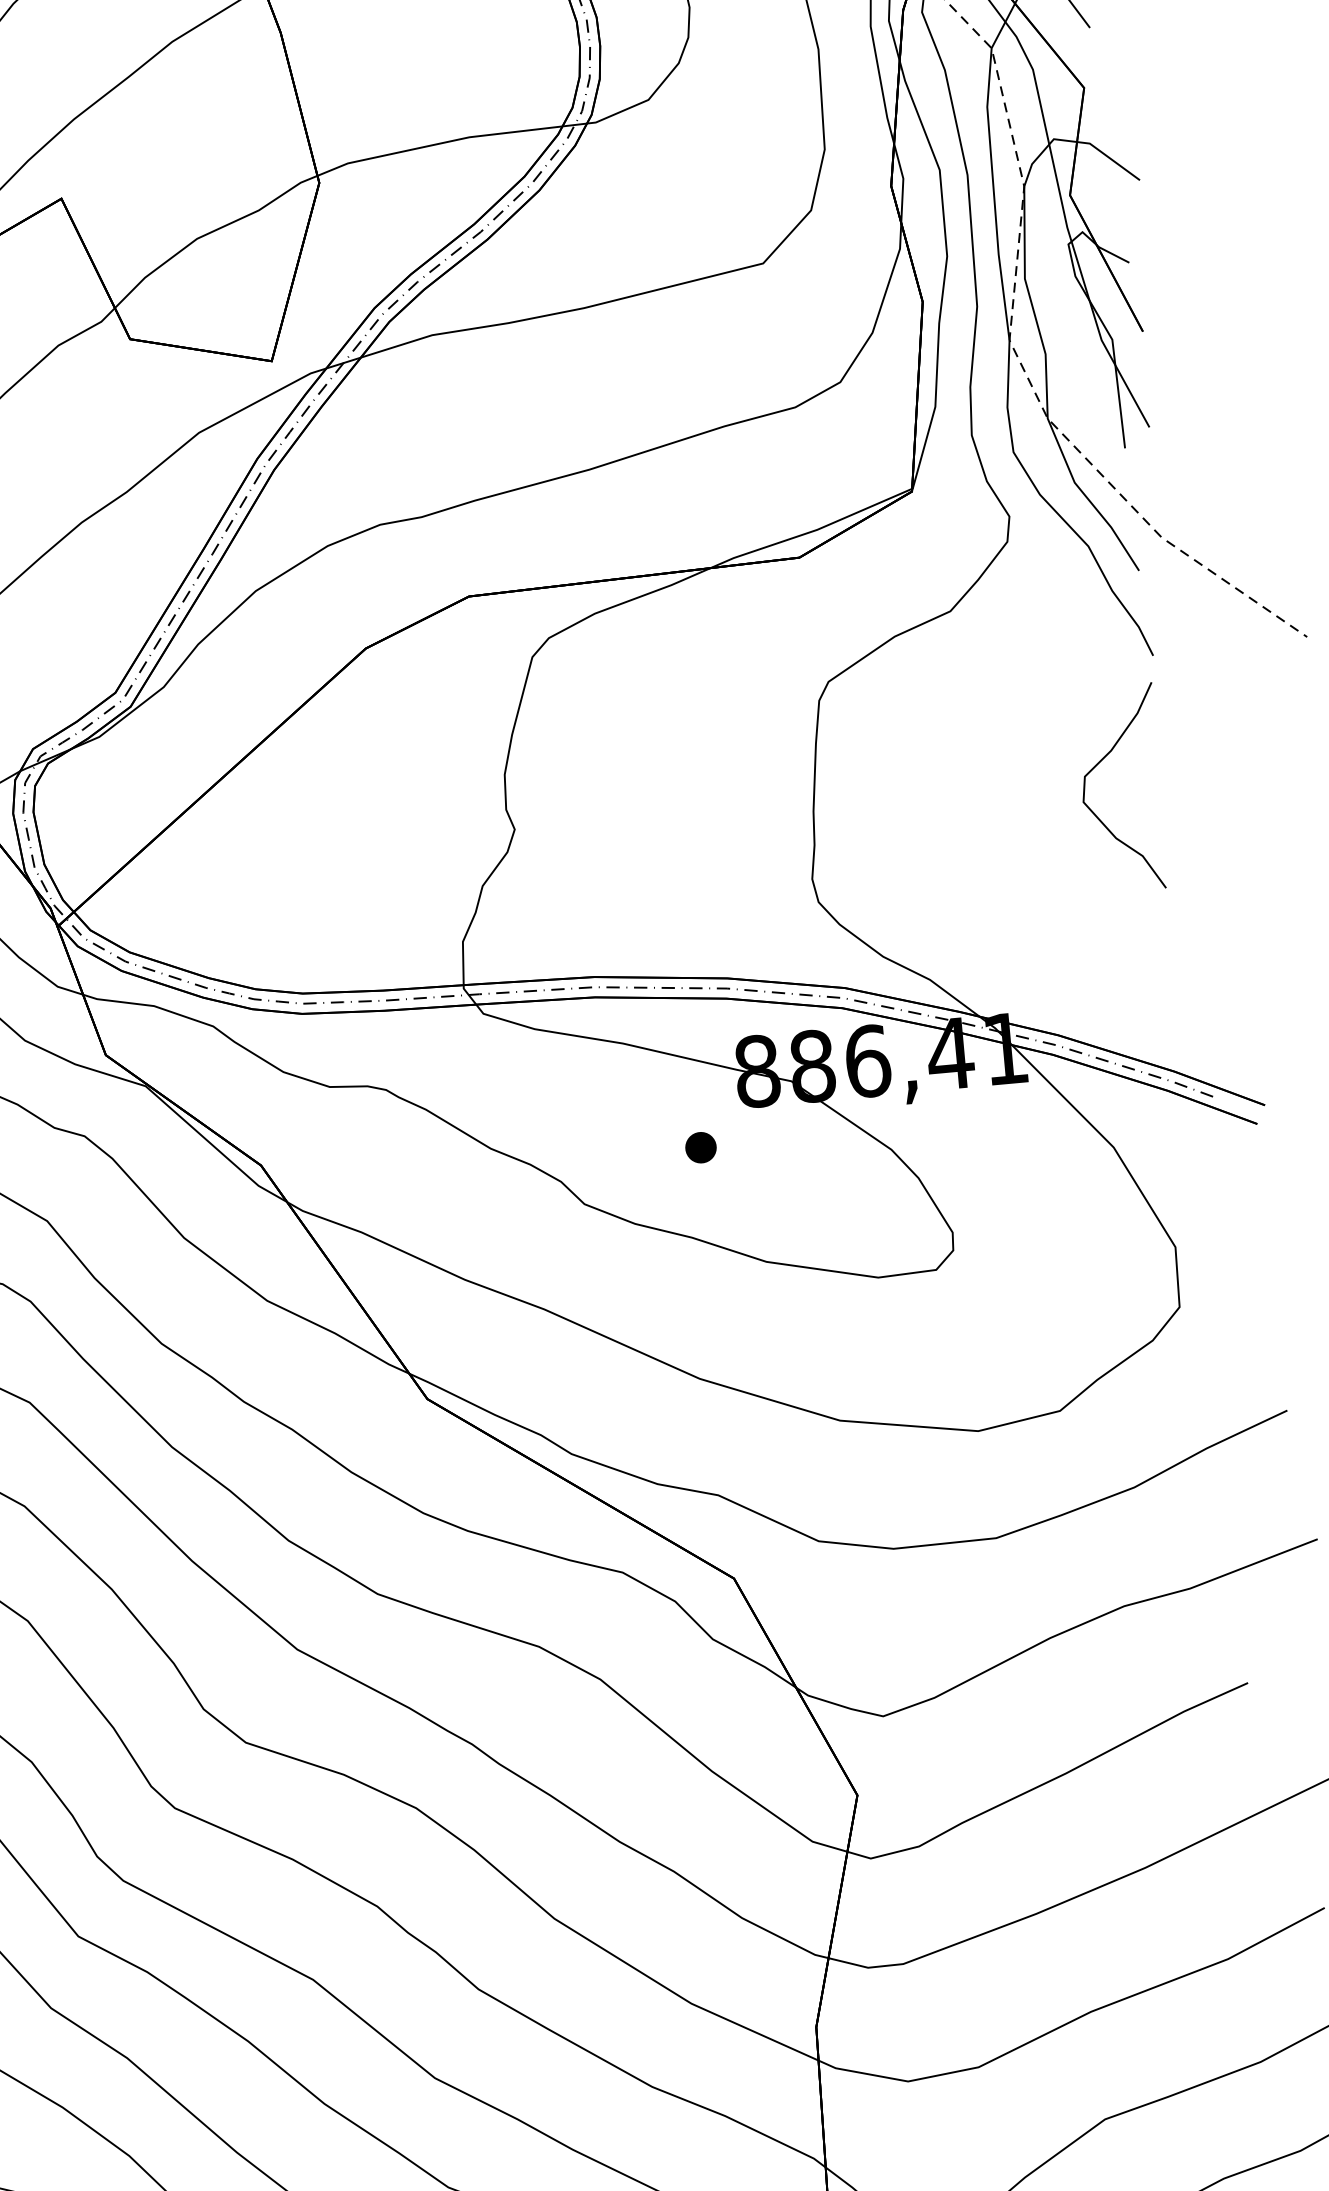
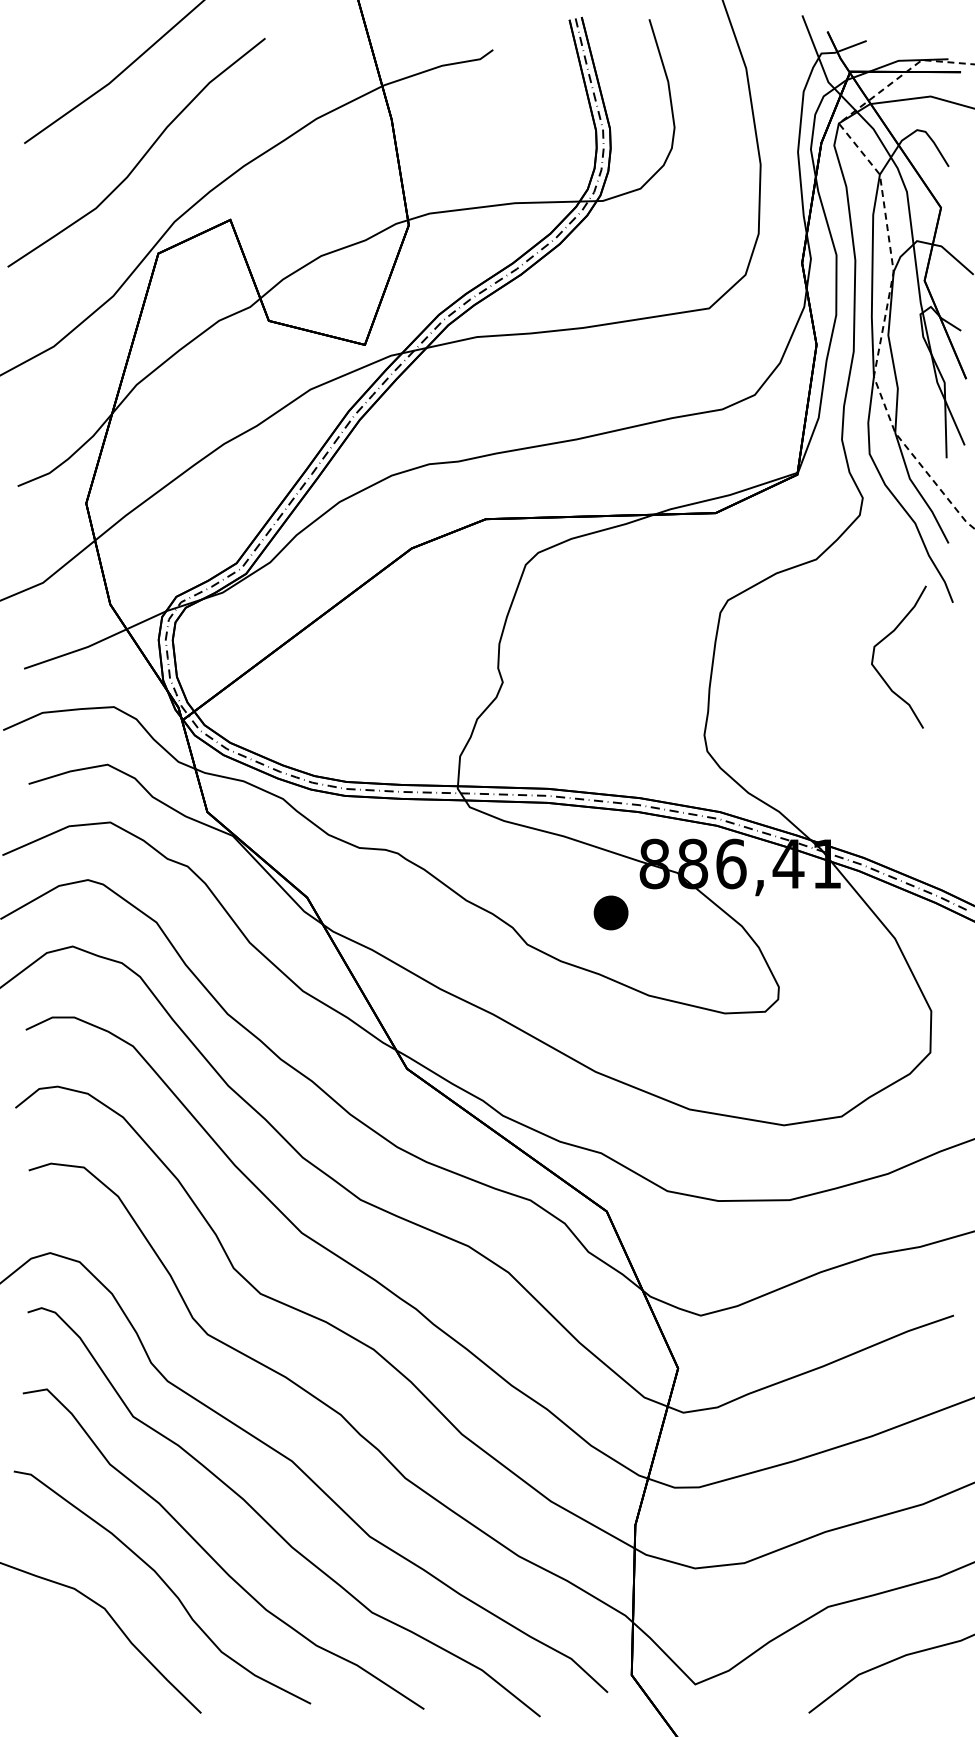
curve: (1097, 766) -> (883, 640), moved
part: (700, 1147) -> (610, 912), size x1.6

